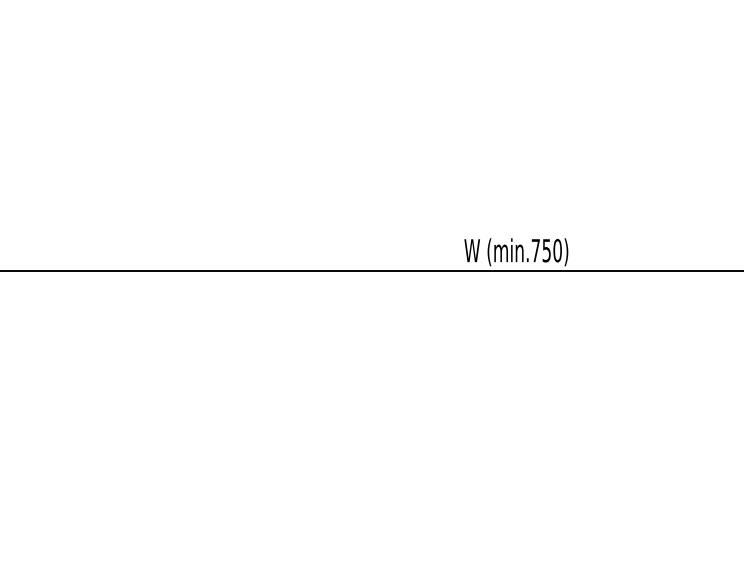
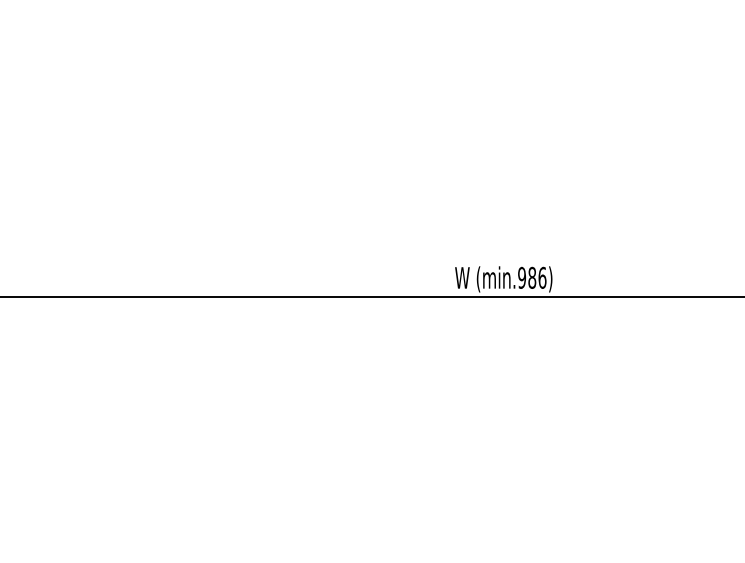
text: (546, 250) -> (532, 277), (min.750) -> (min.986)

